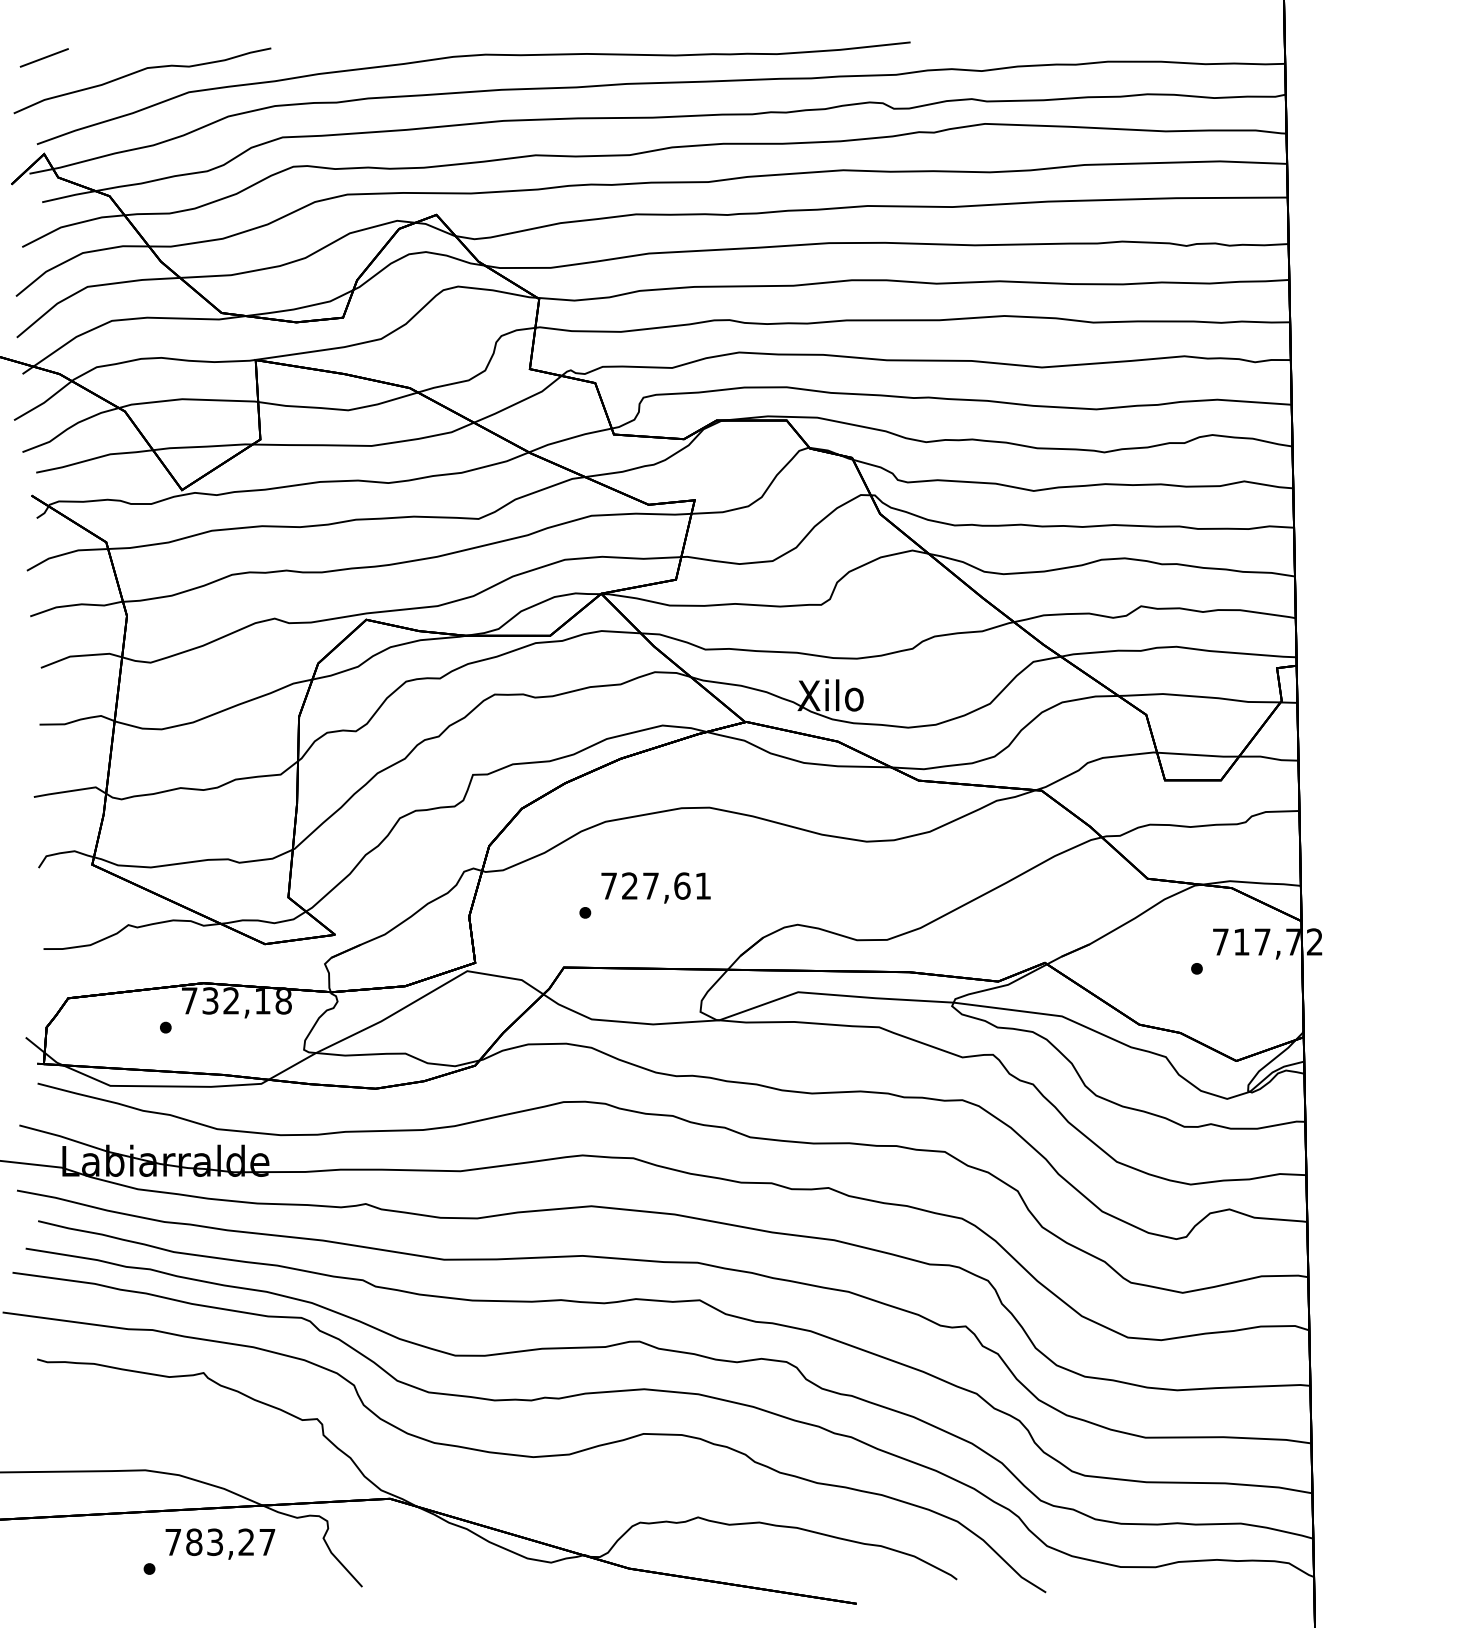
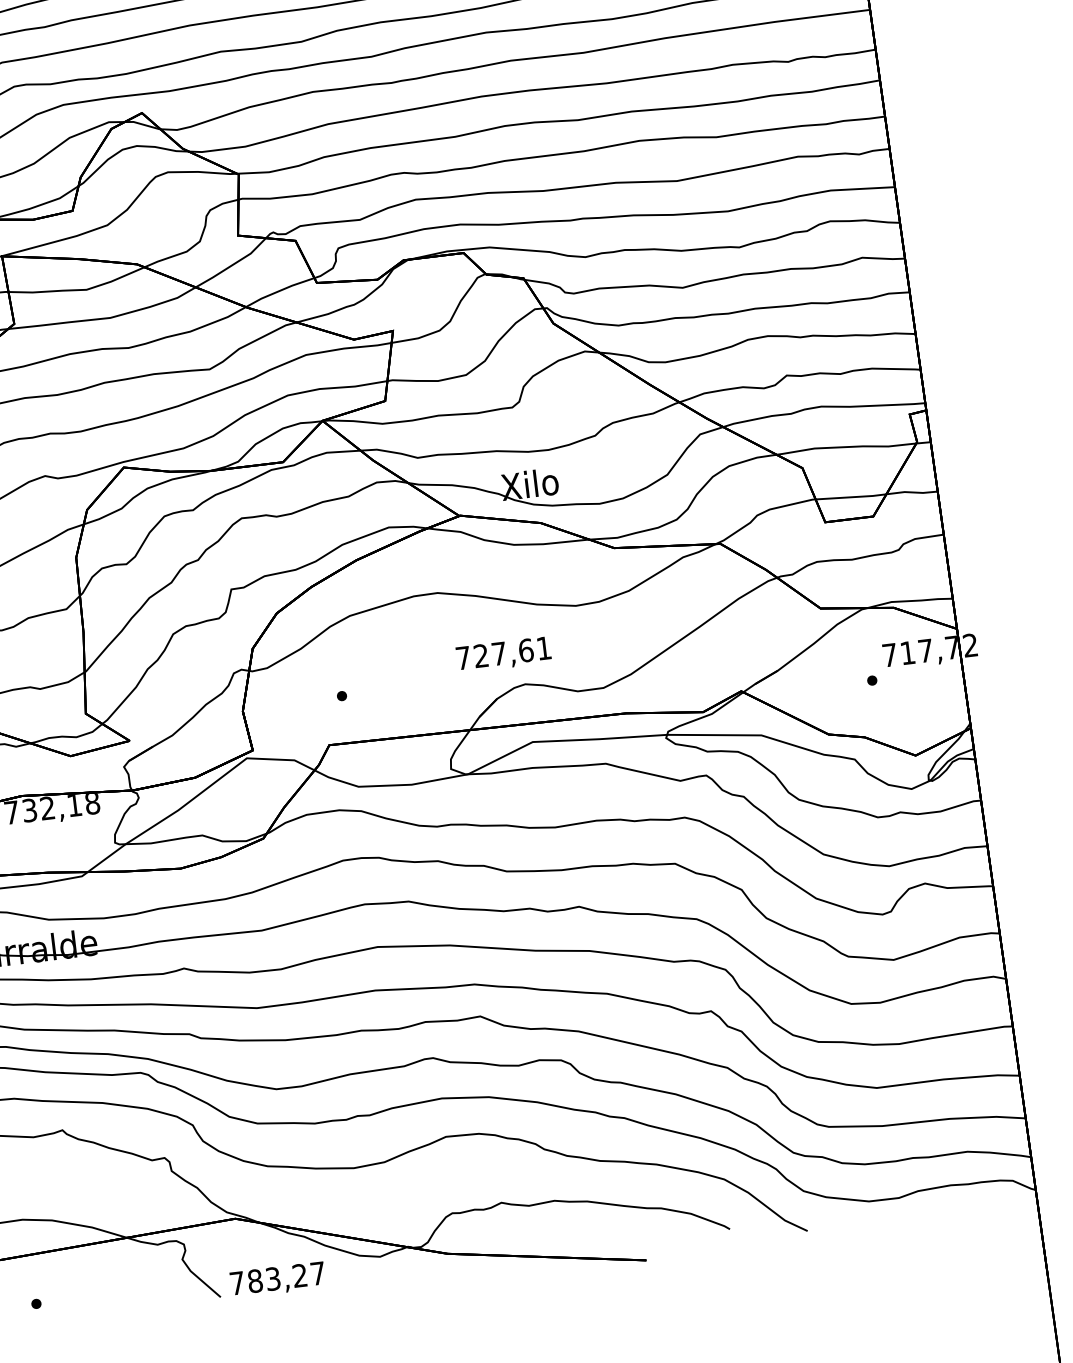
text: (655, 887) -> (503, 654), moved
text: (220, 1543) -> (277, 1279), moved

